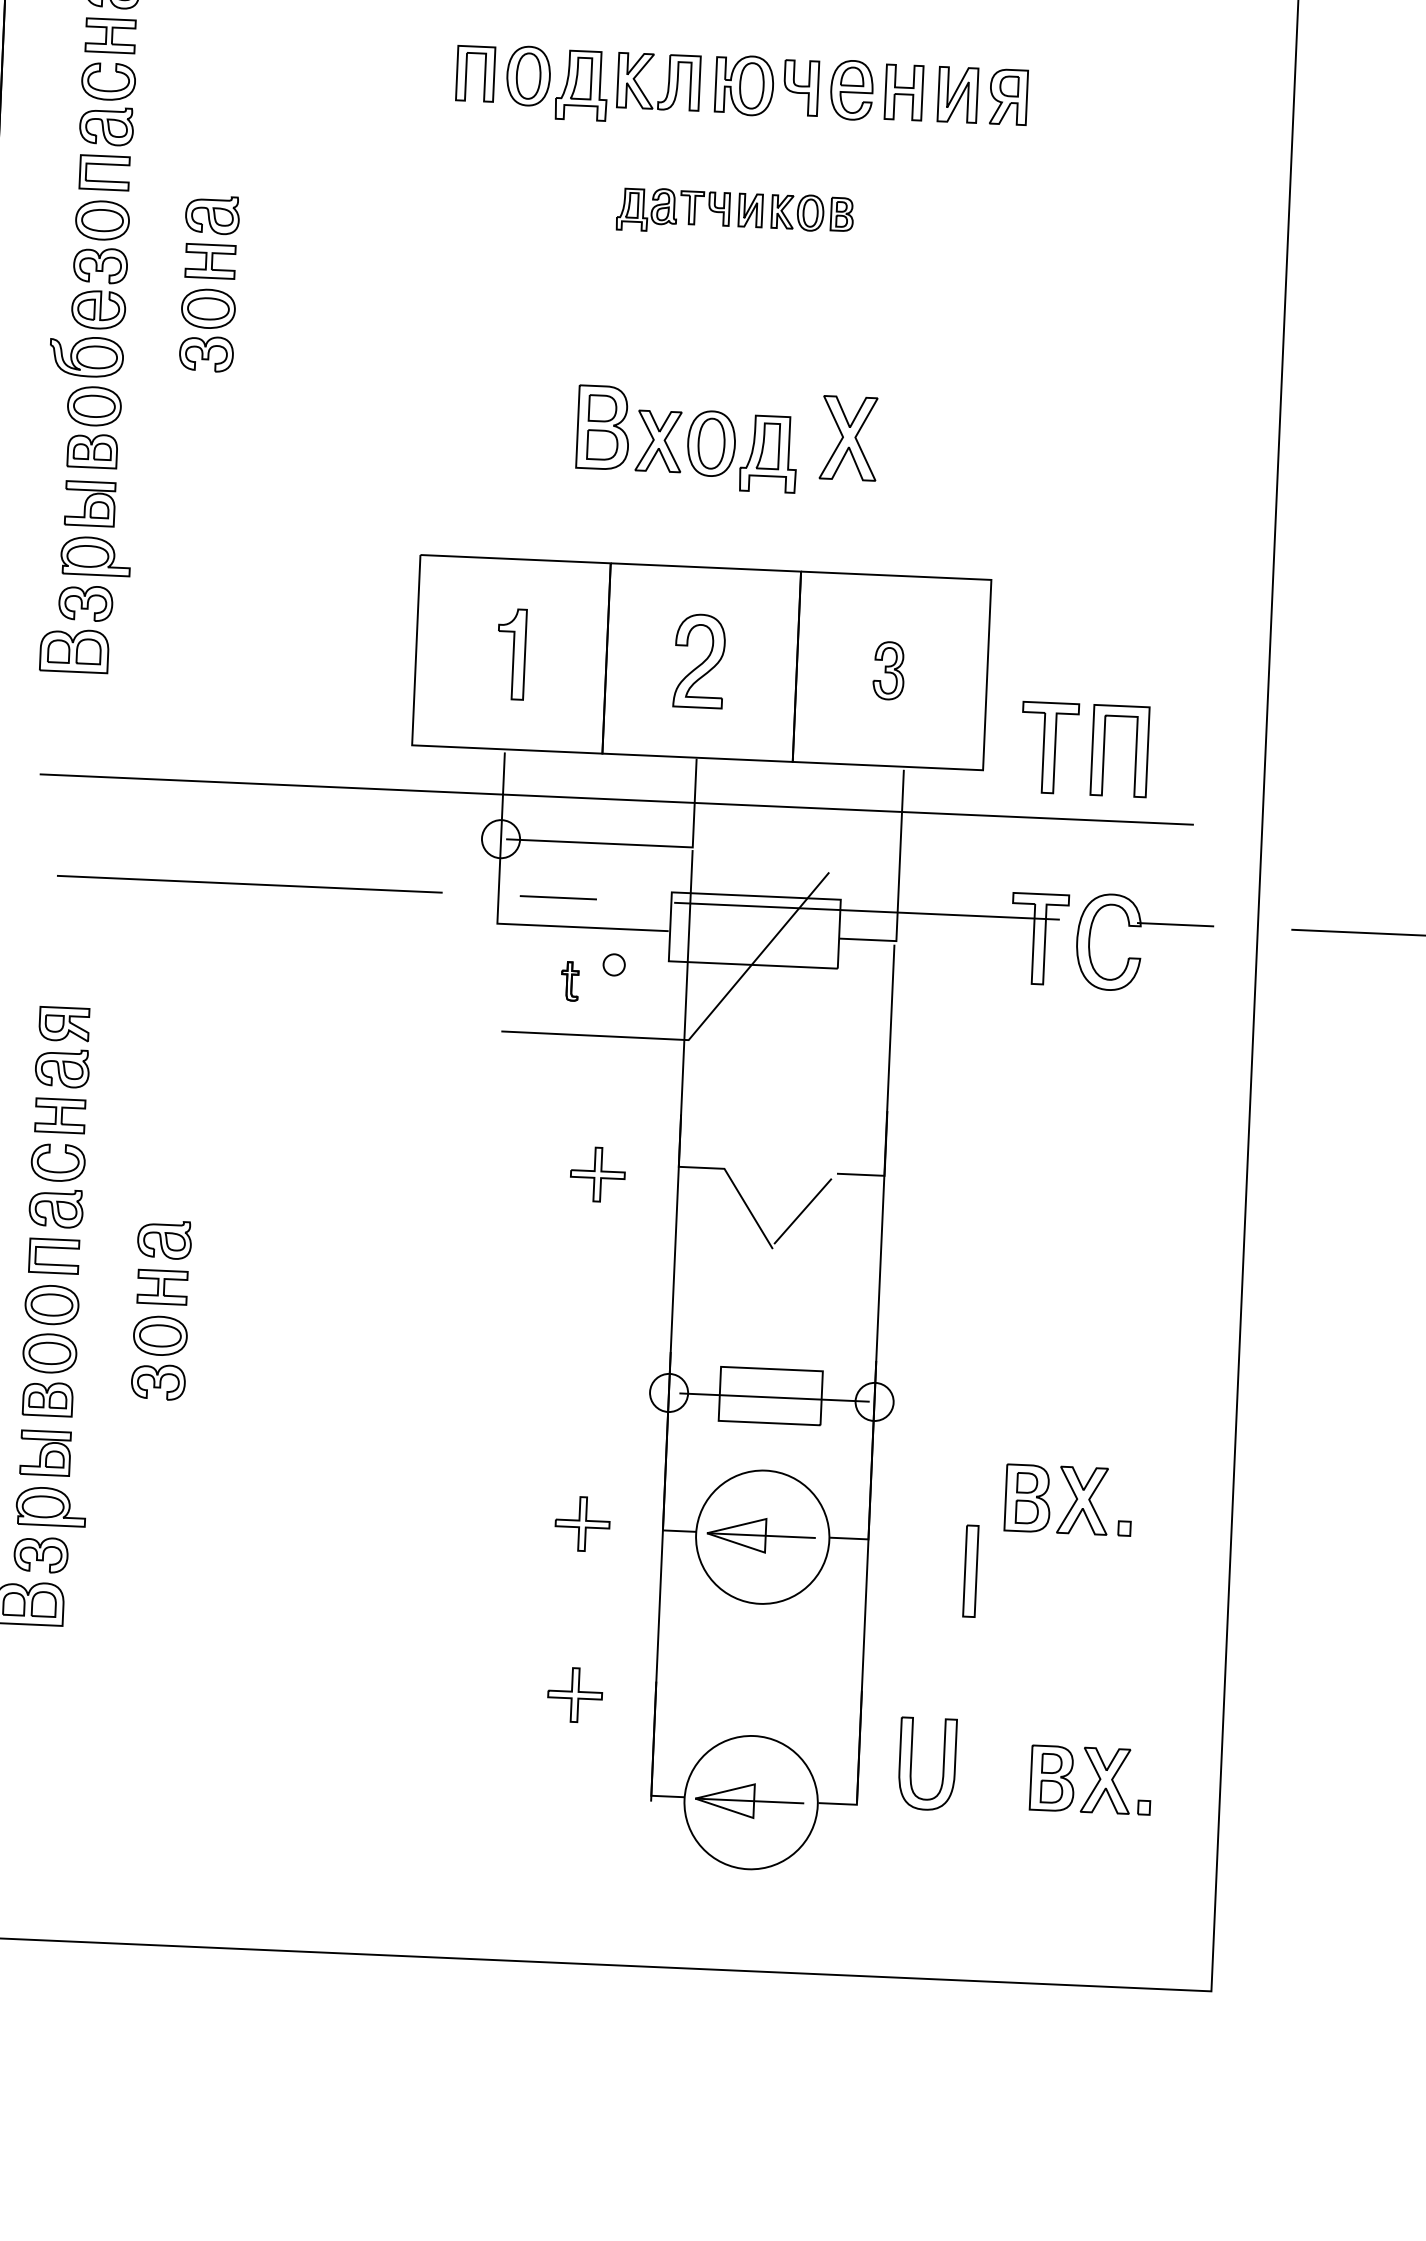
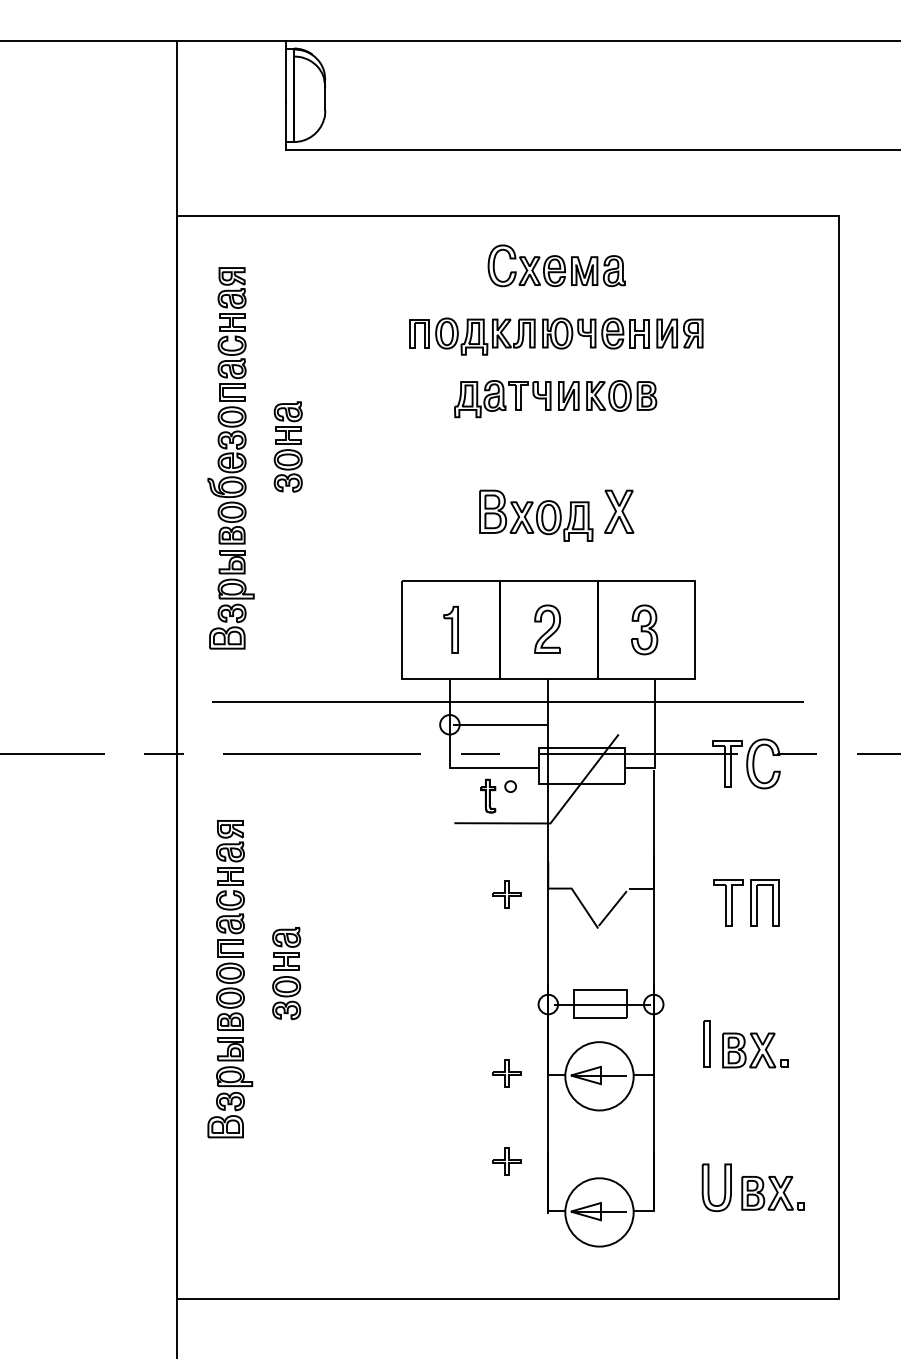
part: (734, 213) -> (555, 399), size x1.67
part: (888, 669) -> (644, 629), size x1.67
part: (1084, 748) -> (746, 902), moved
part: (570, 980) -> (488, 795), size x1.67
part: (970, 1570) -> (706, 1043), moved
part: (913, 1762) -> (709, 1187), moved

